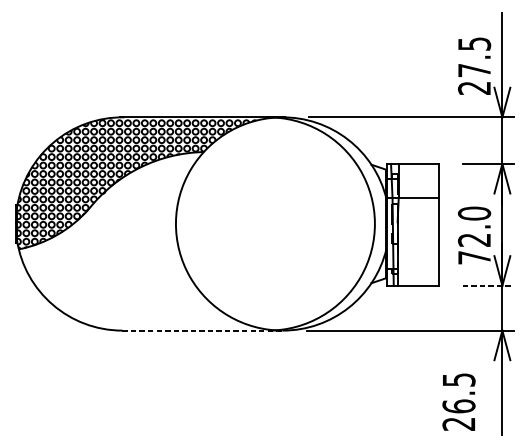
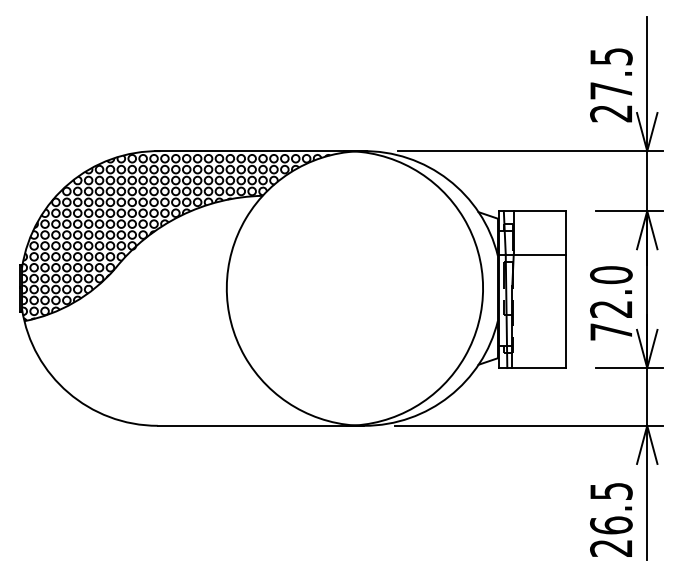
line: (488, 286) -> (629, 368), dashed -> solid
line: (202, 330) -> (261, 425), dashed -> solid
text: (459, 401) -> (611, 519), moved

